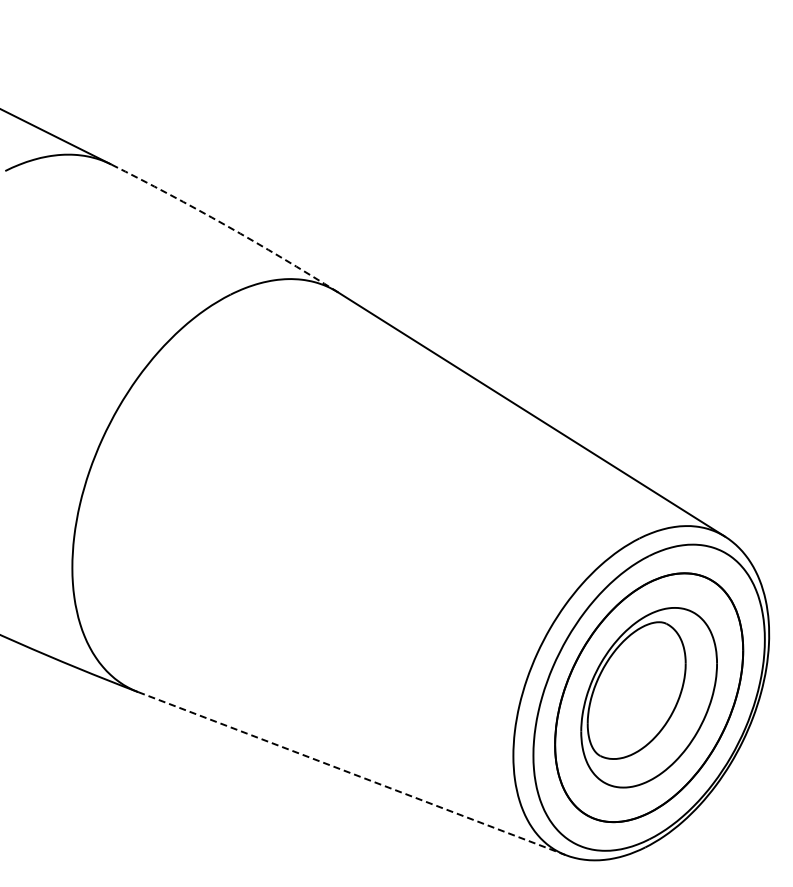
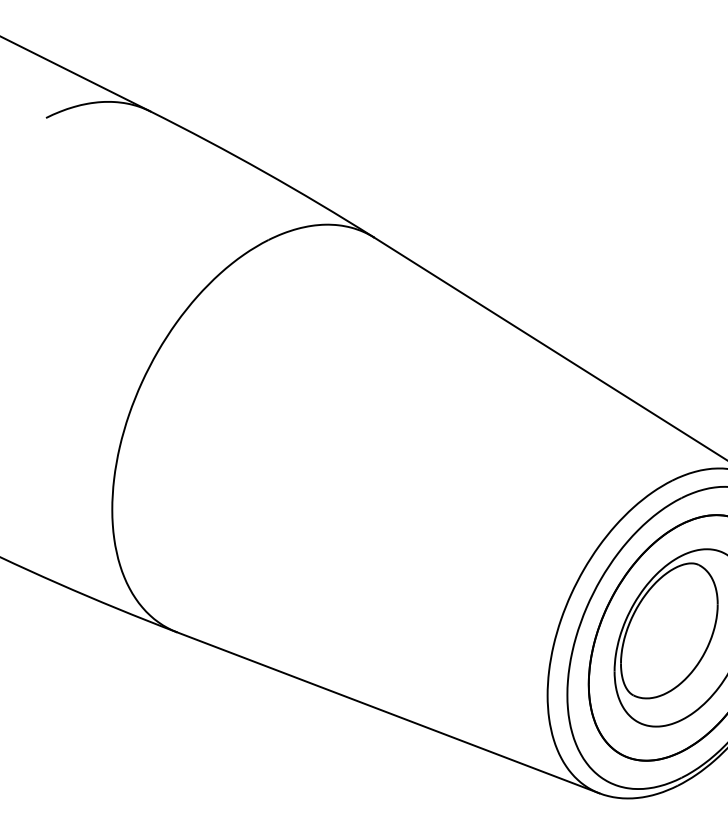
arc: (226, 225) -> (264, 171), dashed -> solid
line: (352, 773) -> (388, 712), dashed -> solid

